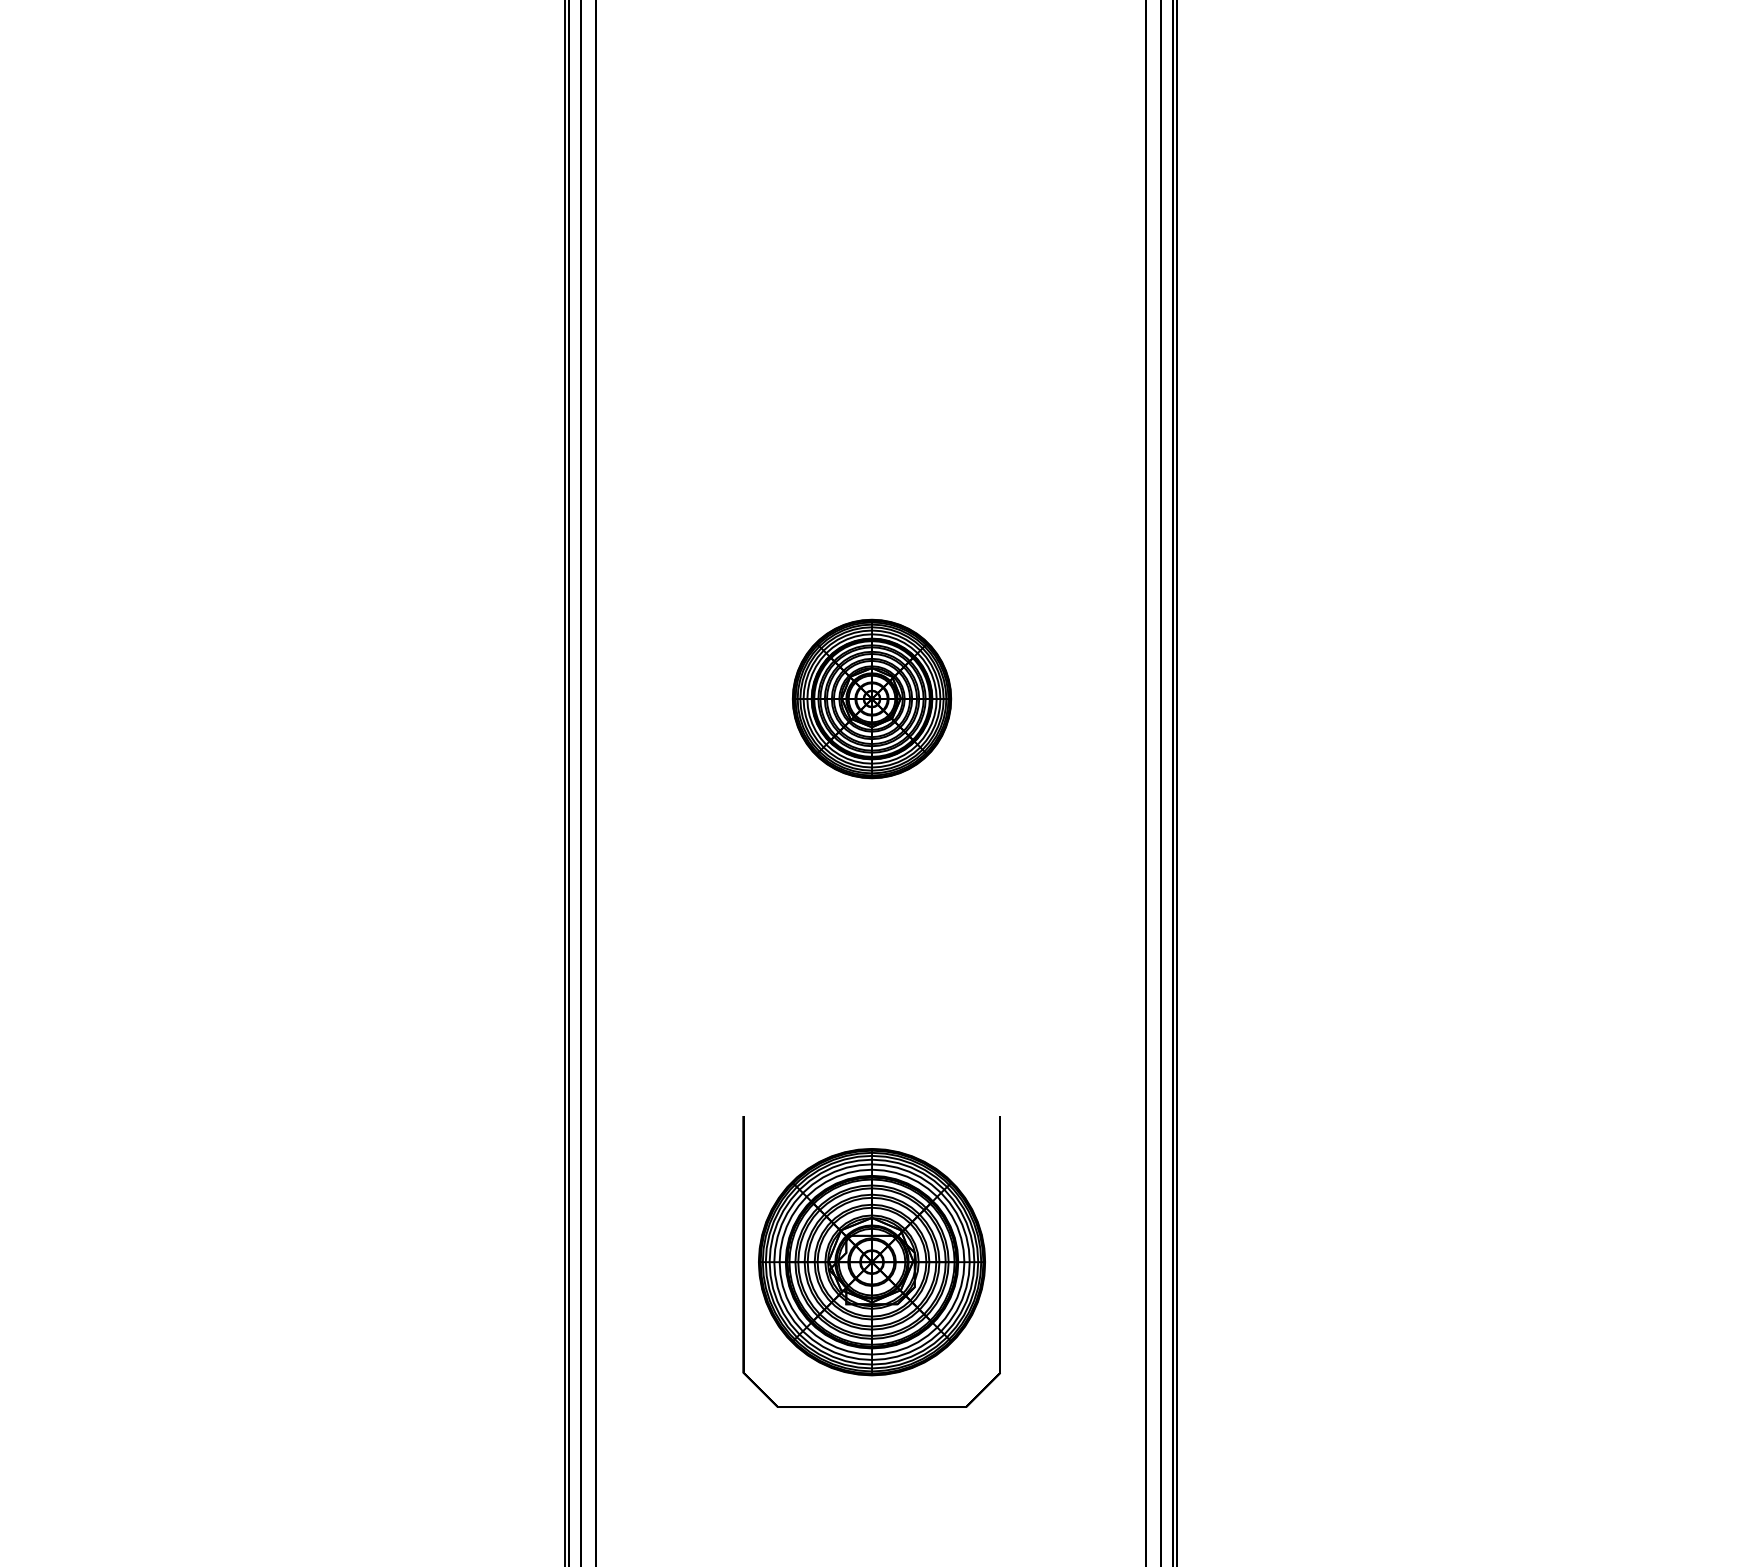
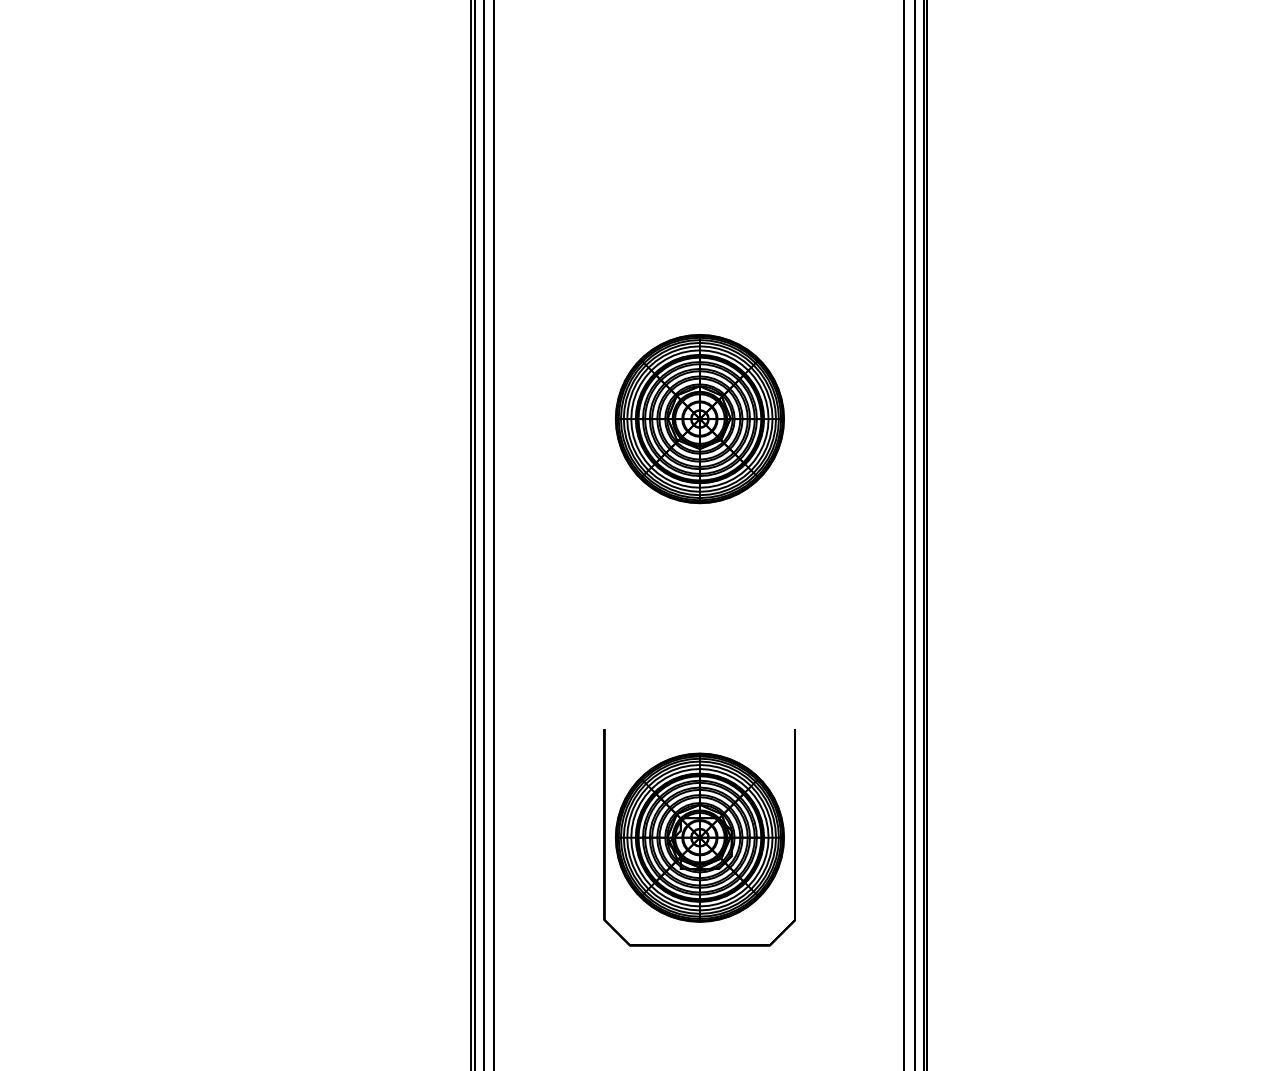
part: (871, 698) -> (699, 418), size x1.43

